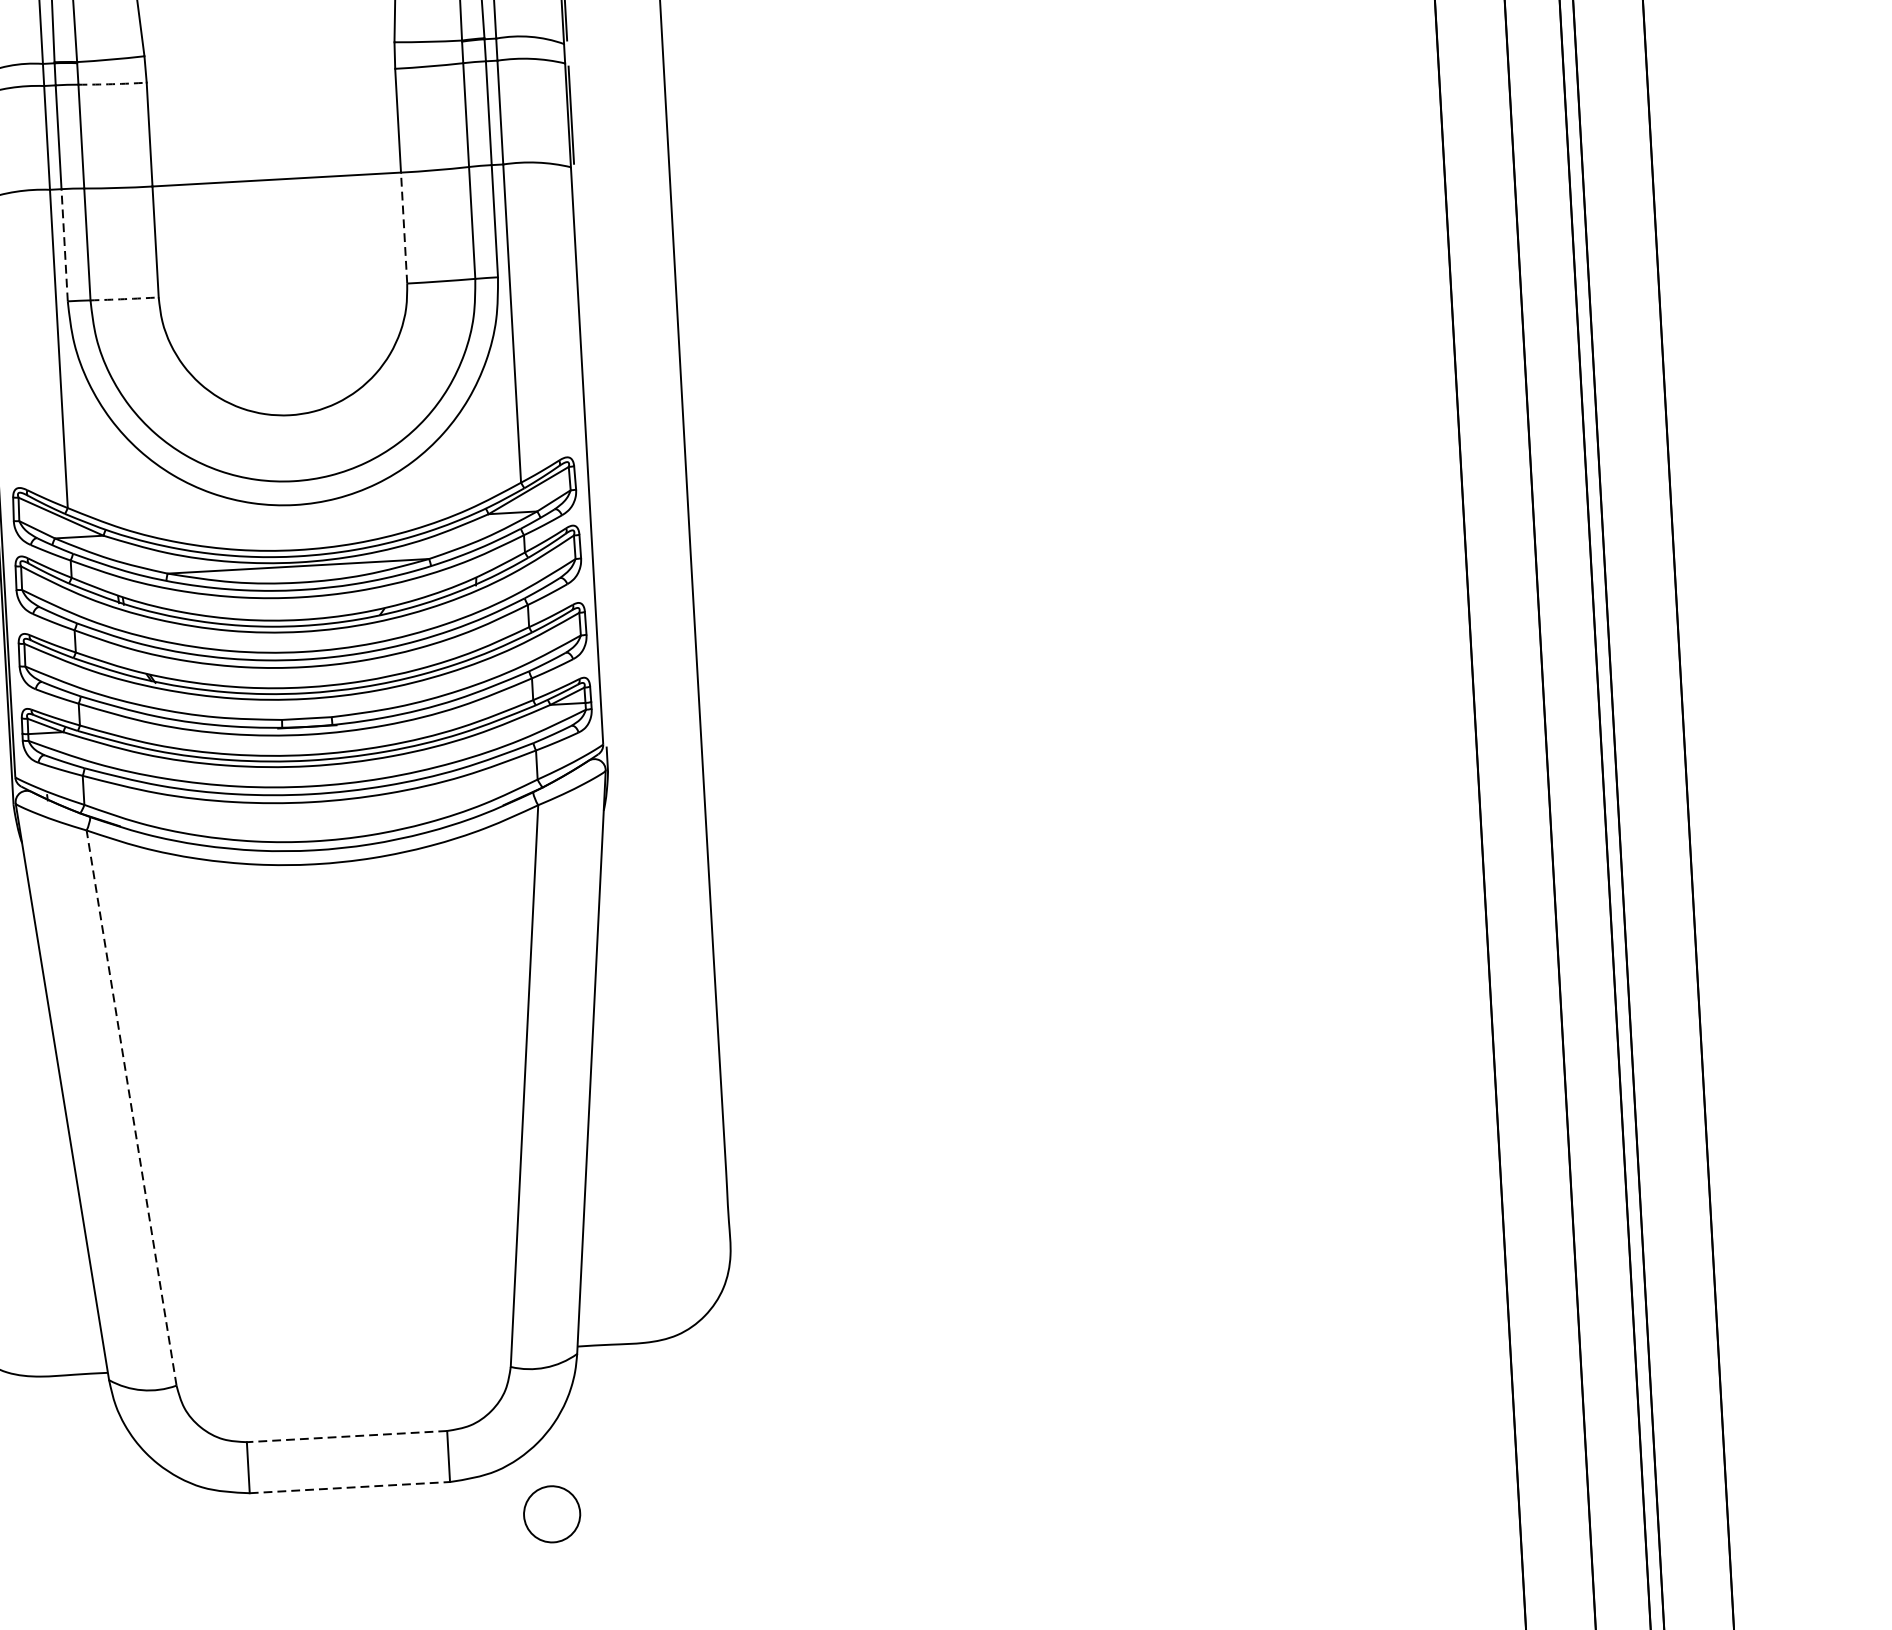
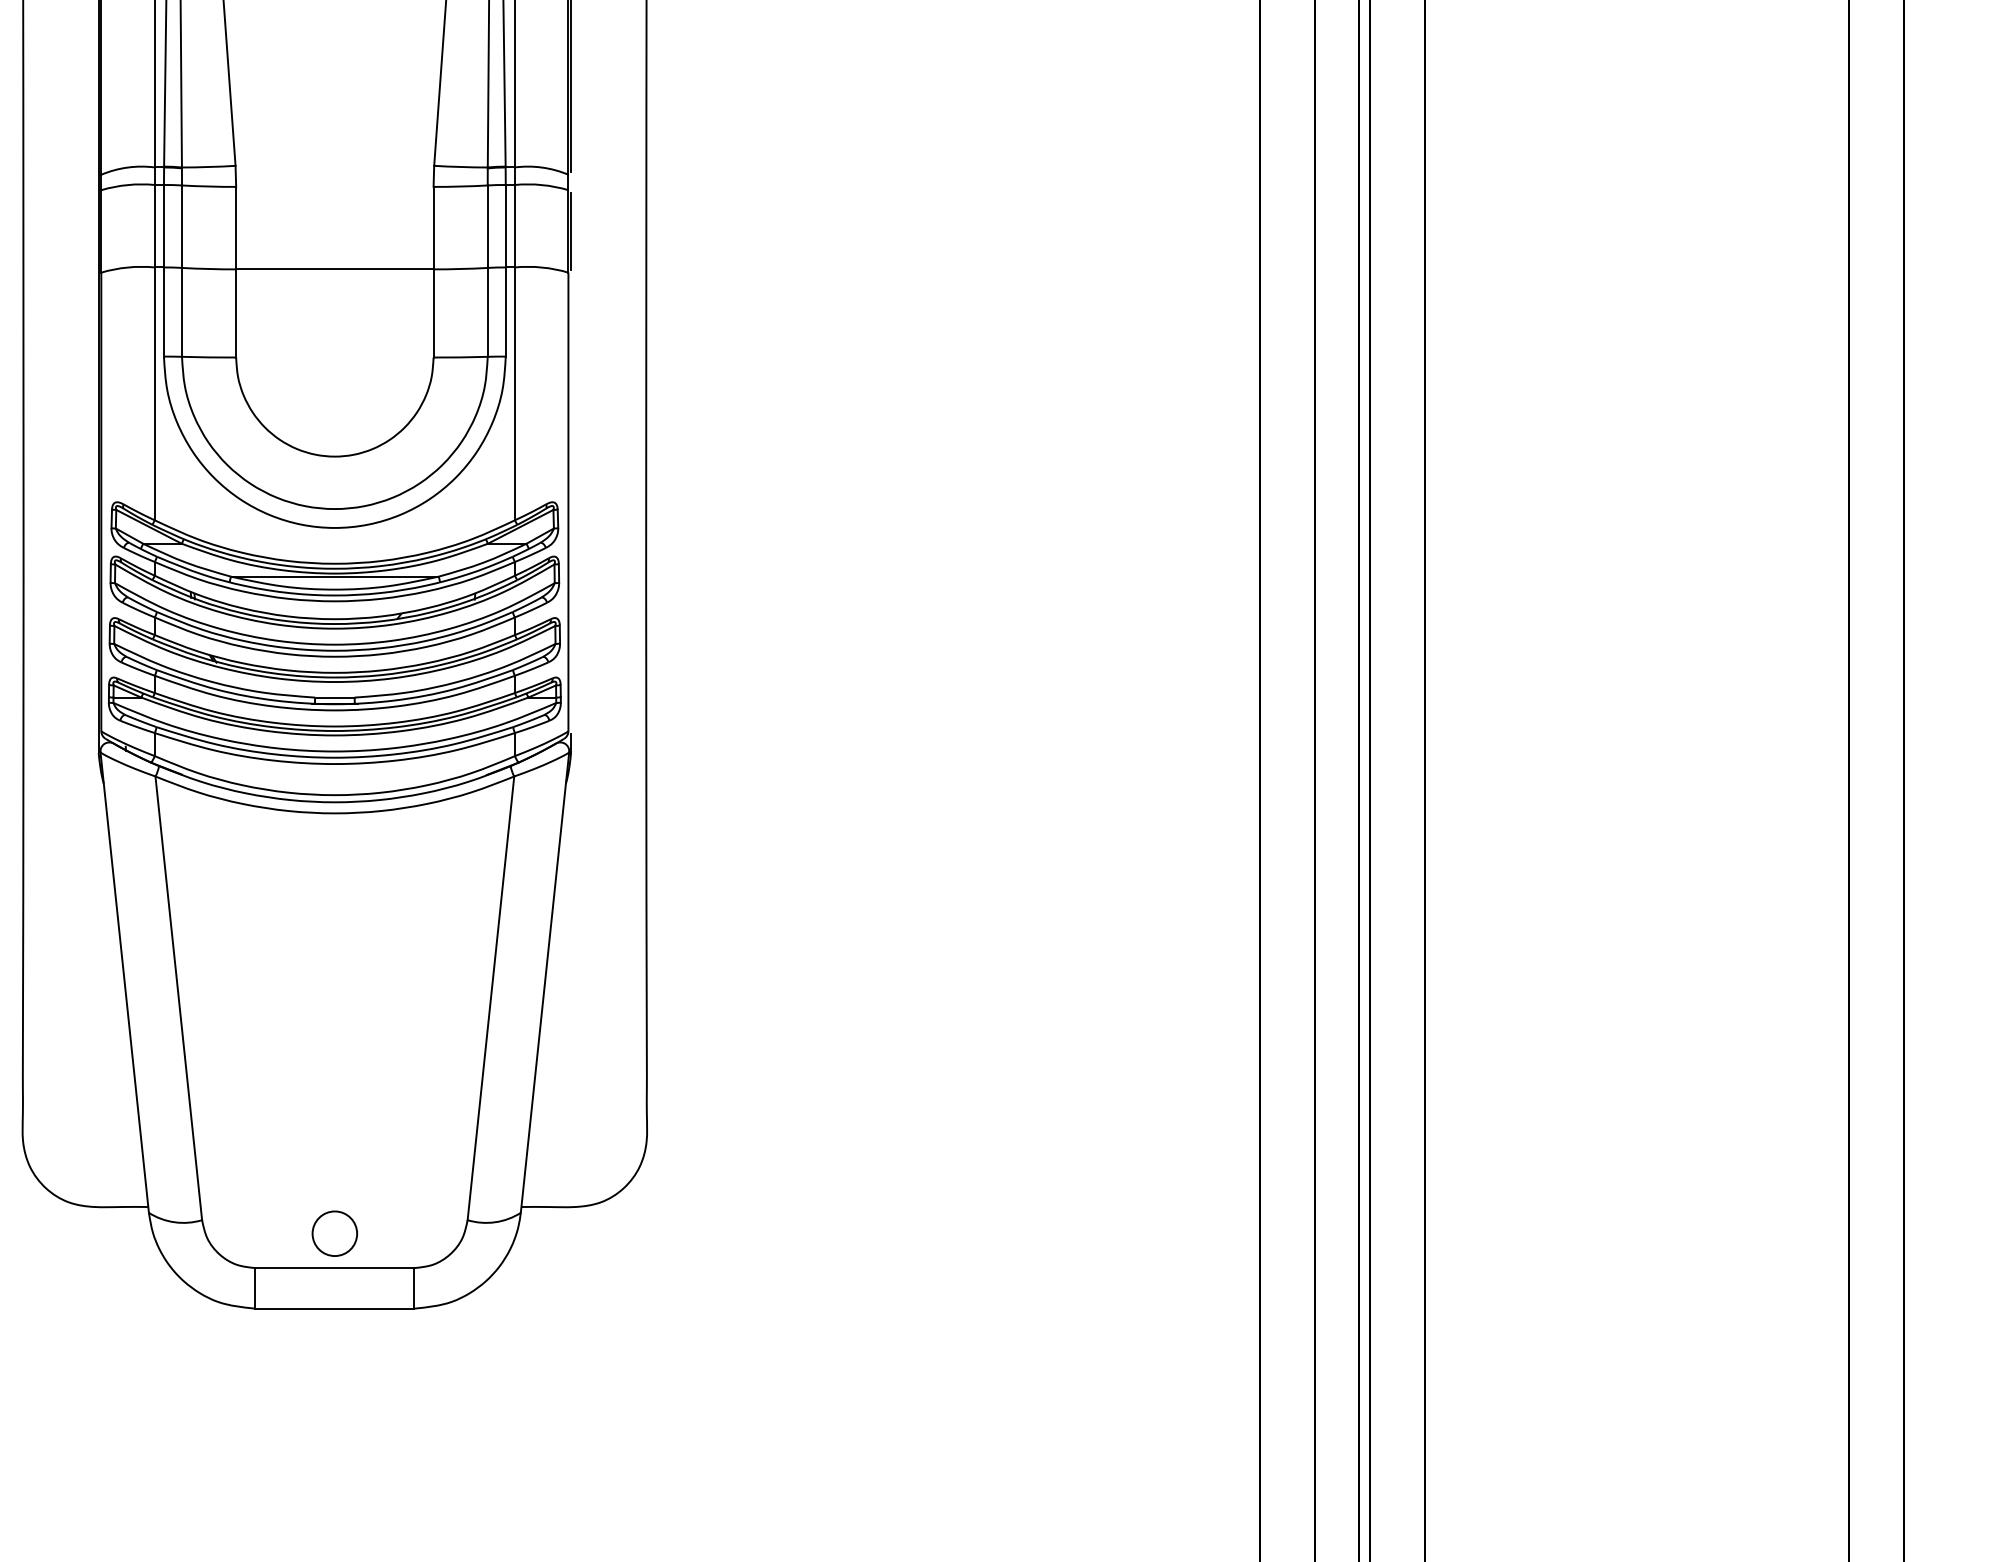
arc: (113, 84) -> (209, 186), dashed -> solid
line: (403, 226) -> (433, 312), dashed -> solid
line: (64, 245) -> (163, 312), dashed -> solid
arc: (125, 299) -> (209, 357), dashed -> solid
line: (131, 1107) -> (178, 997), dashed -> solid
line: (346, 1437) -> (334, 1268), dashed -> solid
line: (349, 1487) -> (334, 1308), dashed -> solid
circle: (551, 1514) -> (334, 1233), moved

